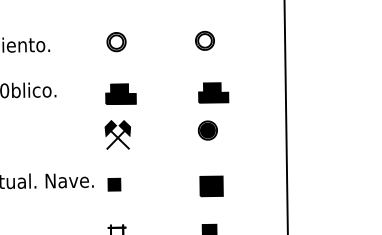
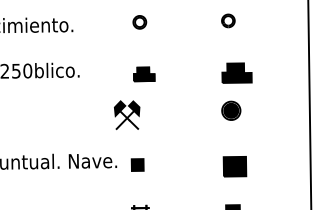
part: (204, 40) -> (227, 20), size x0.7
part: (116, 42) -> (139, 22), size x0.7
part: (120, 93) -> (143, 73), size x0.7
part: (117, 134) -> (126, 114), moved

